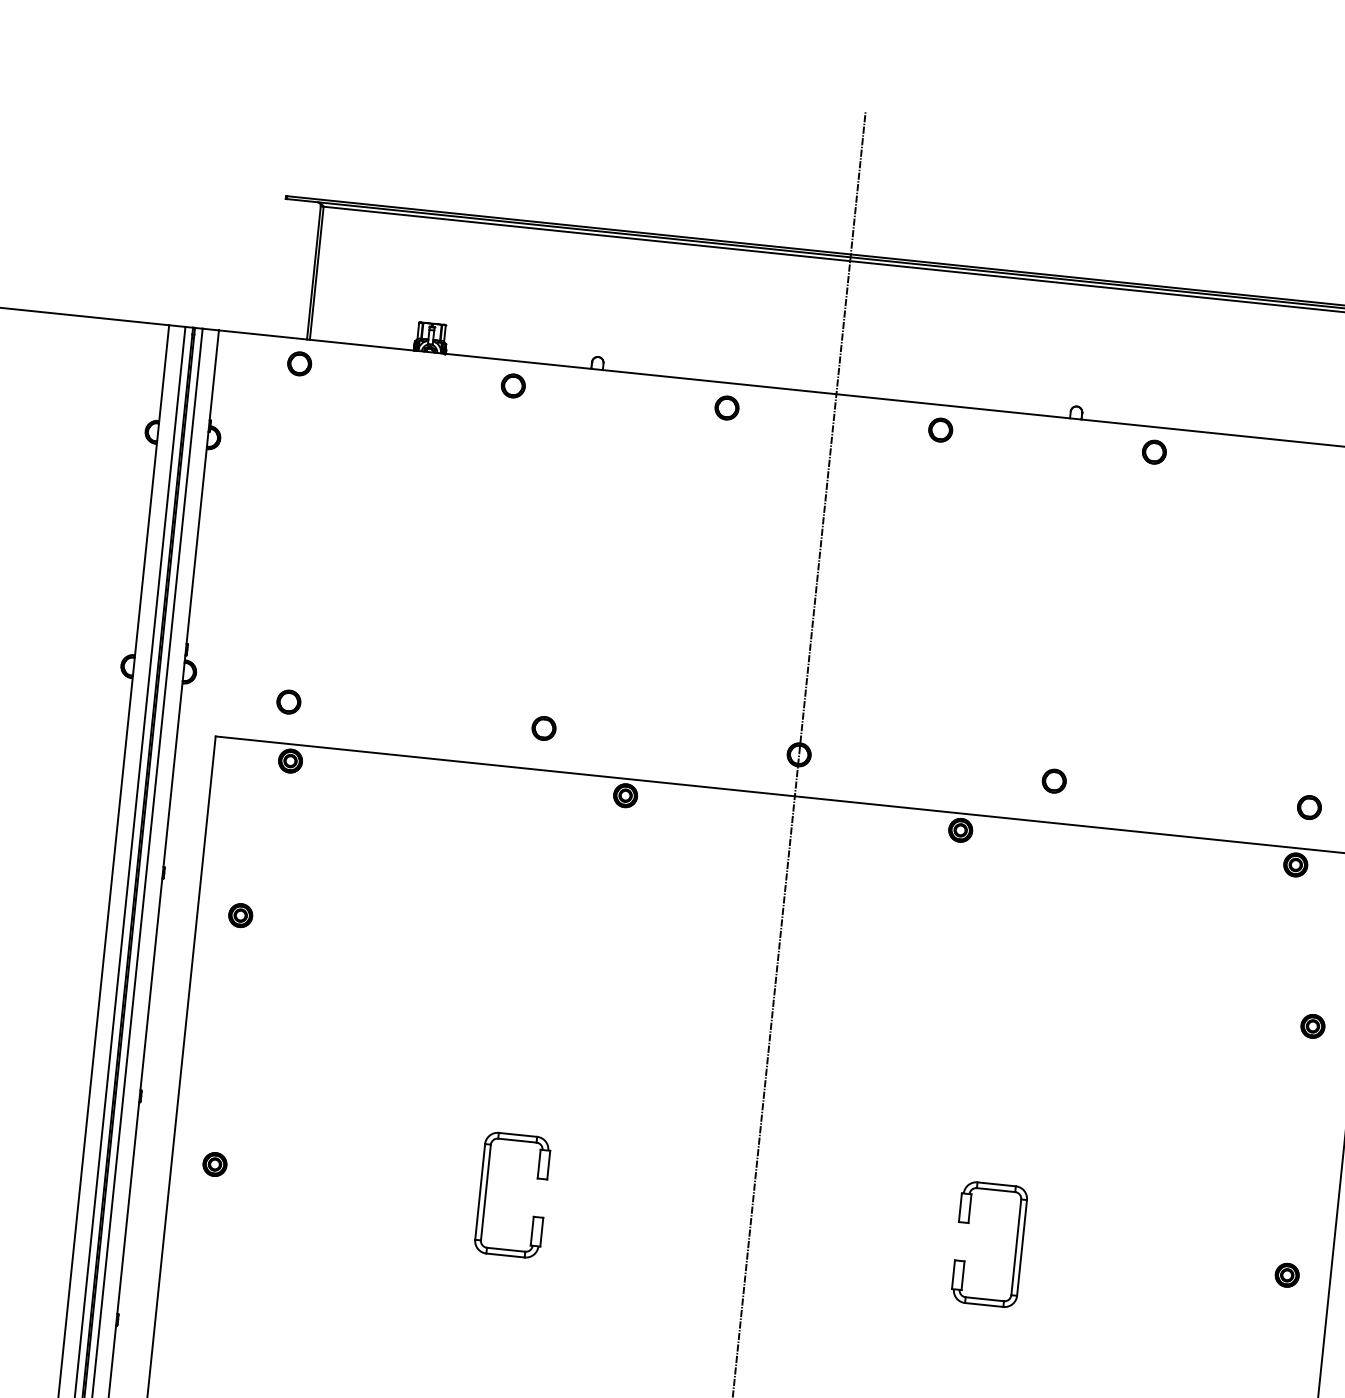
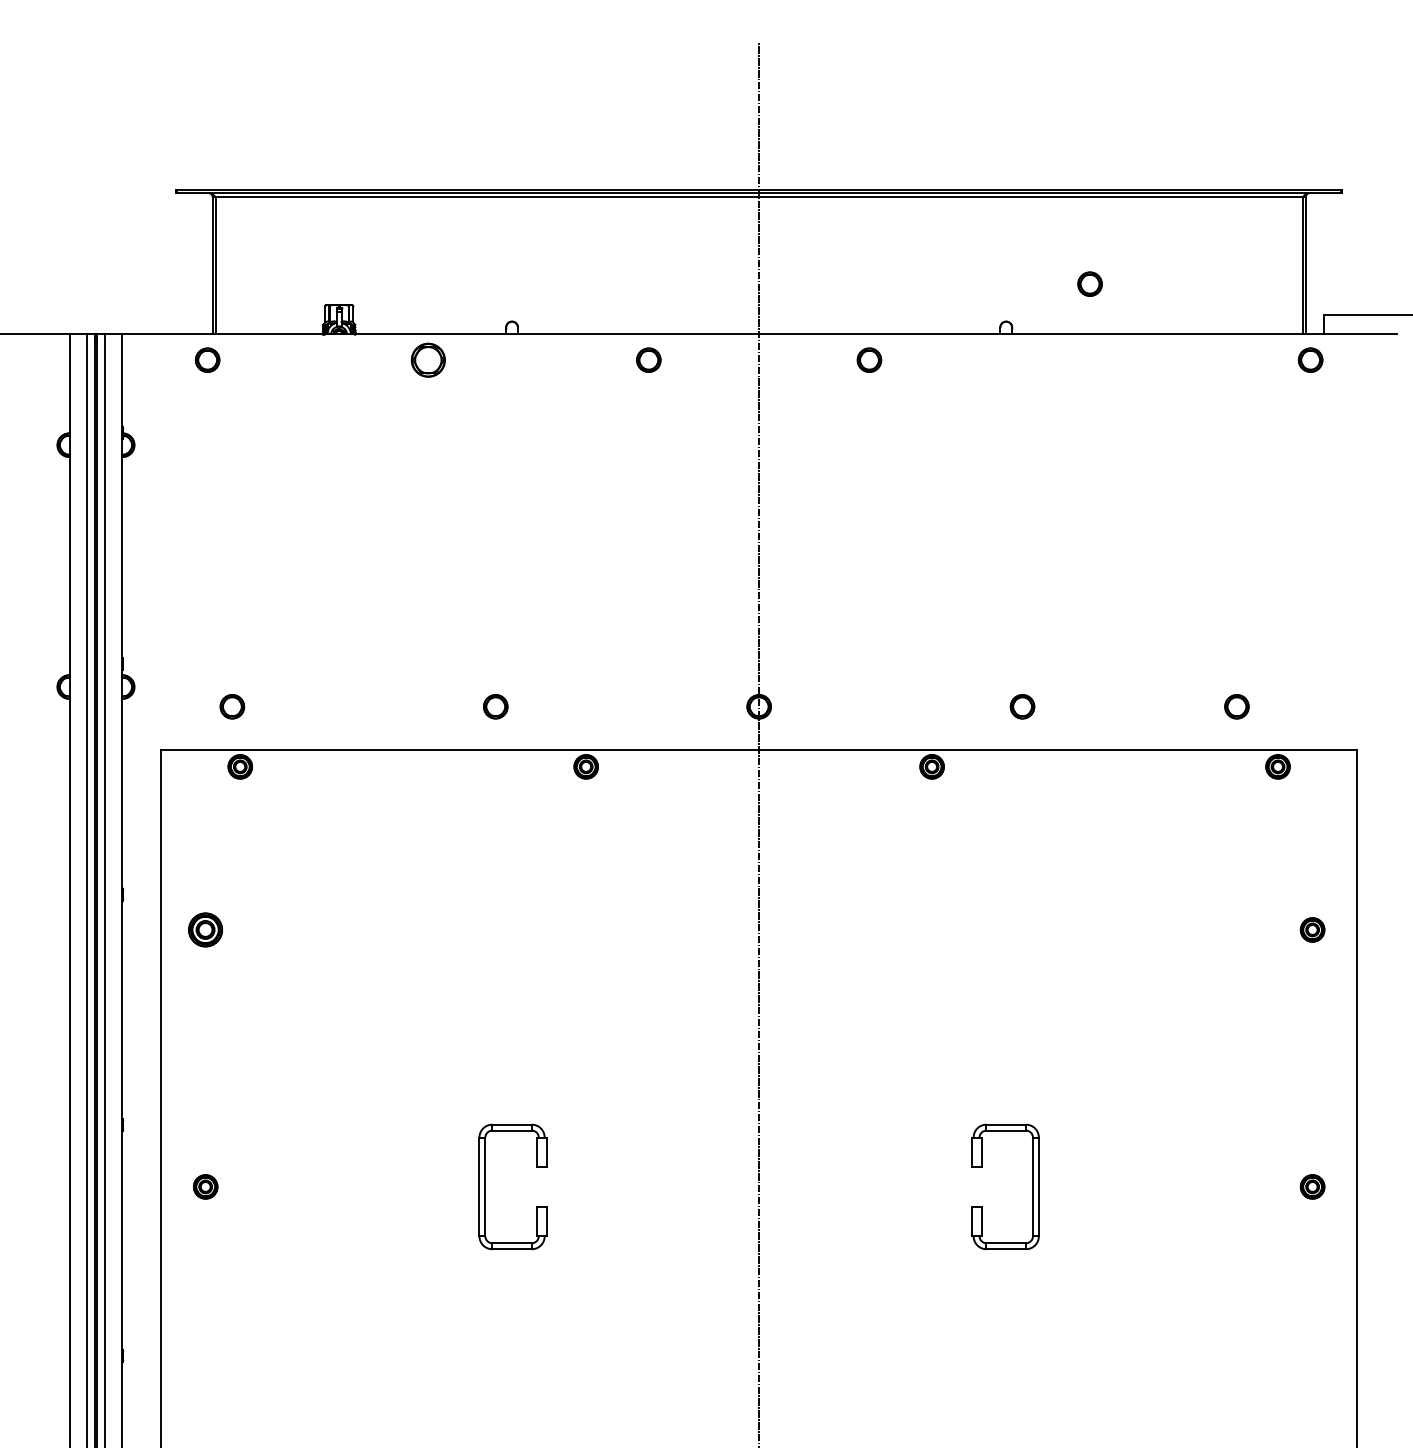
part: (512, 385) -> (427, 359), size x1.4
part: (1153, 451) -> (1089, 283), moved
part: (1309, 807) -> (1236, 706), moved
part: (240, 915) -> (205, 929), size x1.4

